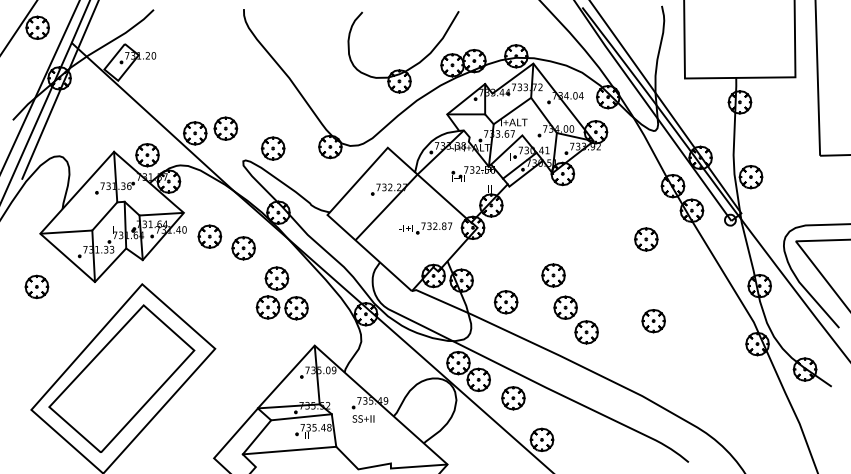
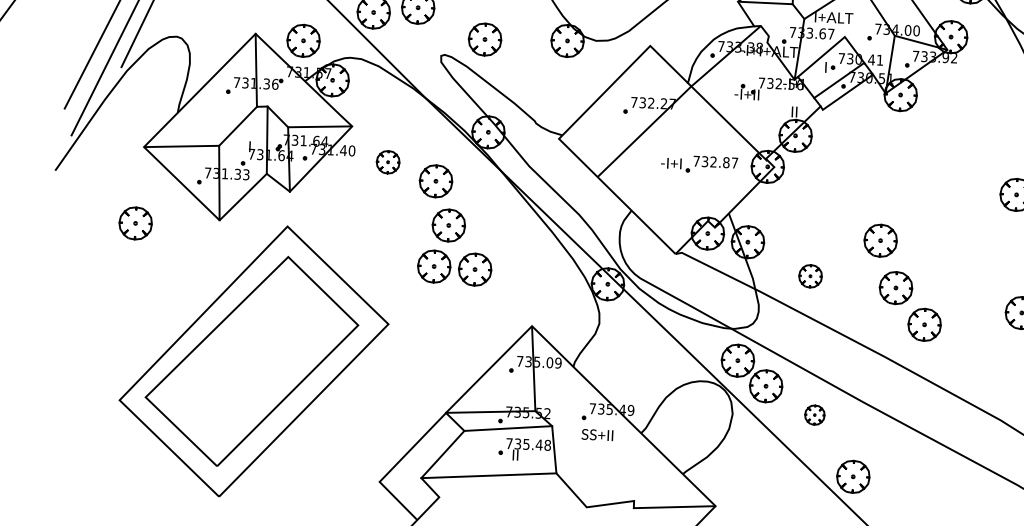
part: (209, 236) -> (387, 162), size x0.7
part: (281, 293) -> (454, 247), moved
part: (505, 302) -> (809, 276), size x0.7
part: (513, 398) -> (814, 415), size x0.6

